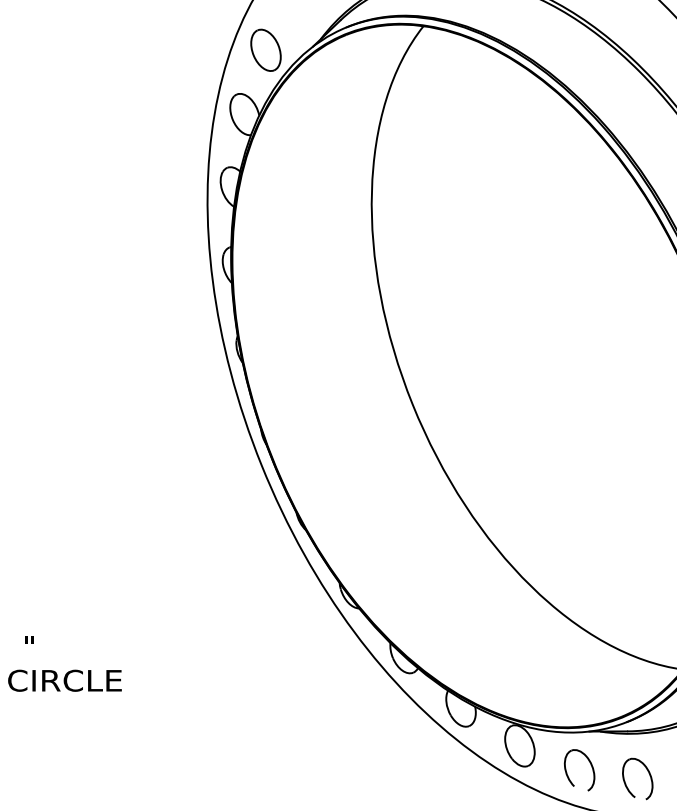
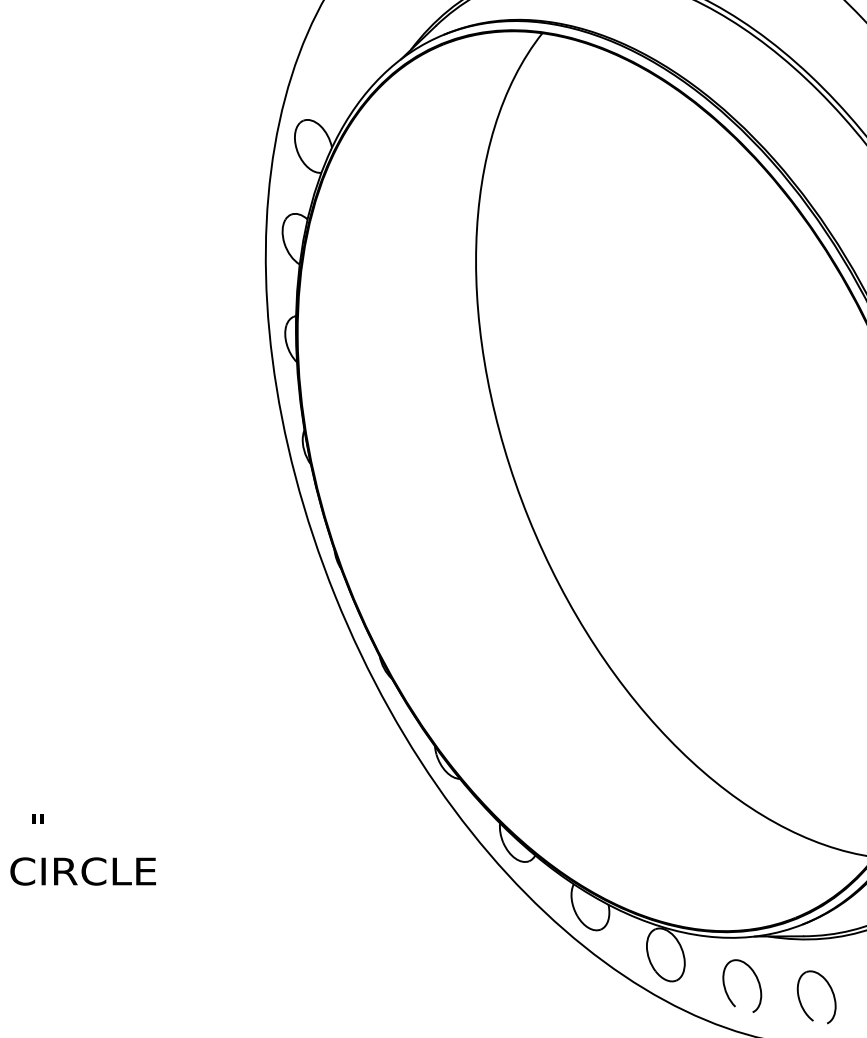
part: (265, 49) -> (340, 63), removed

